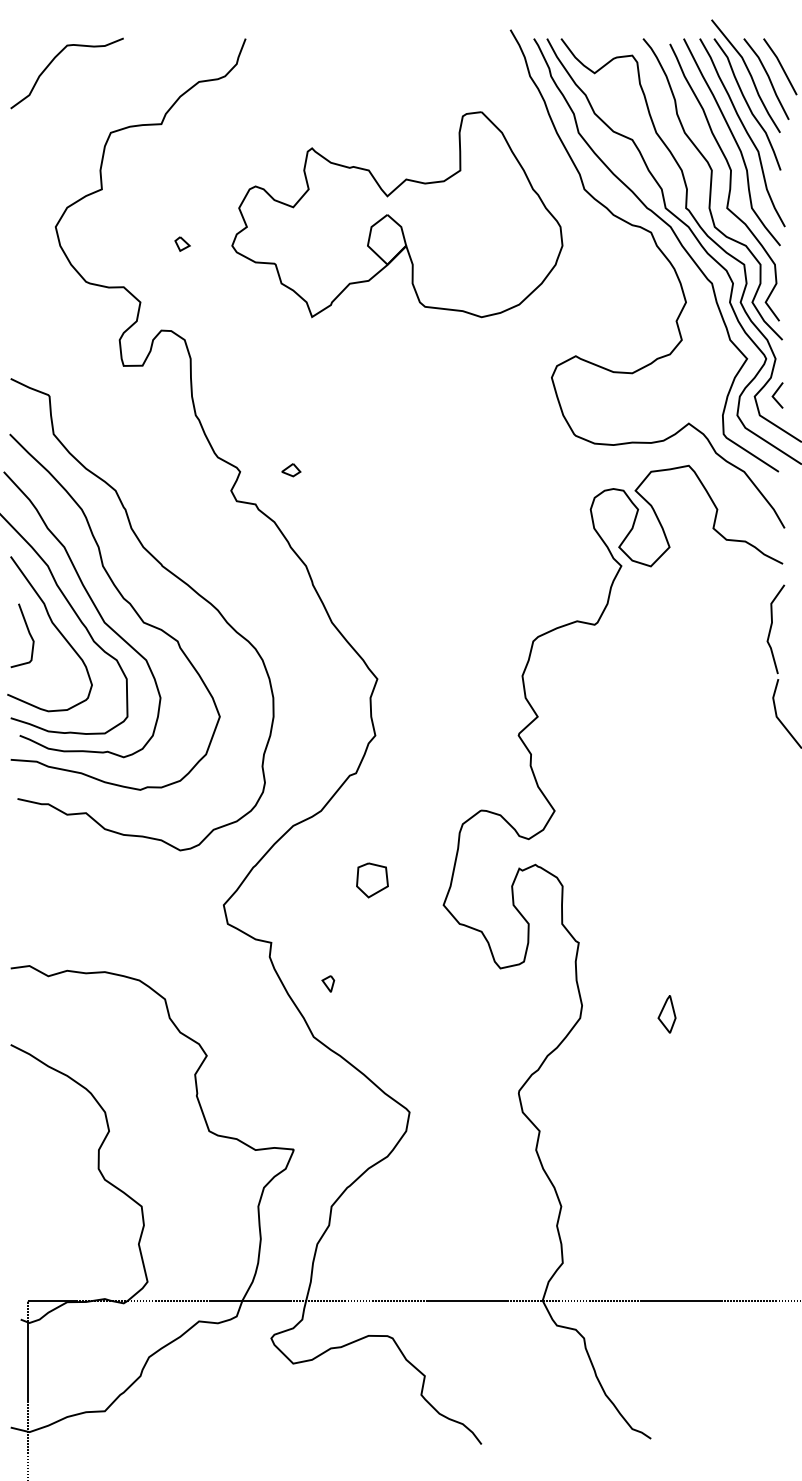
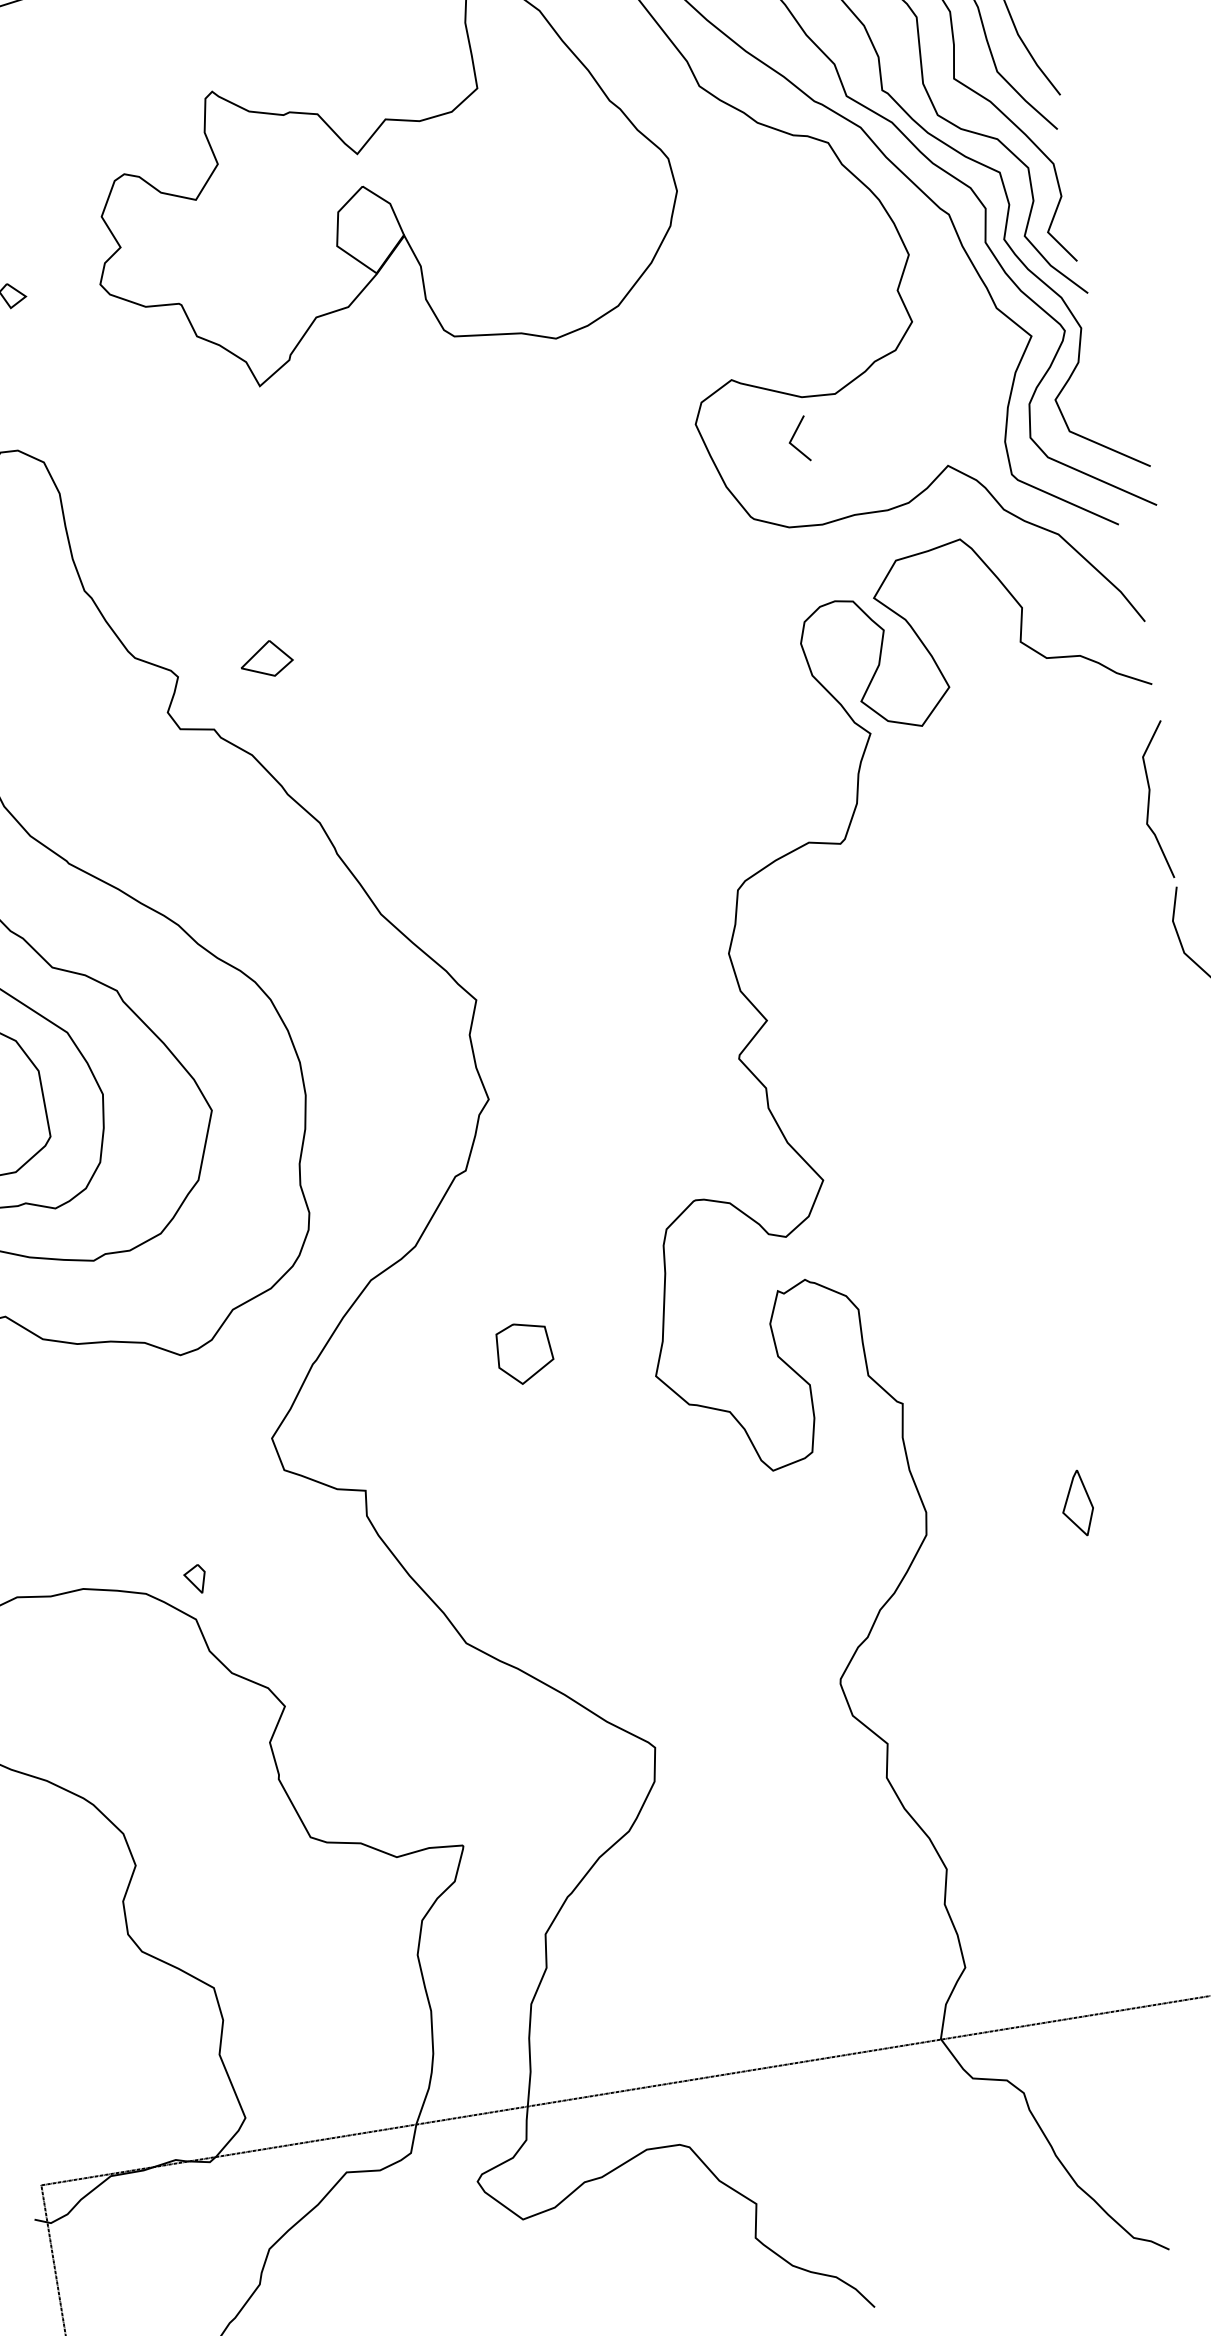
line: (776, 393) -> (795, 436), moved
part: (291, 470) -> (267, 660), size x1.6
part: (328, 983) -> (195, 1578), moved

